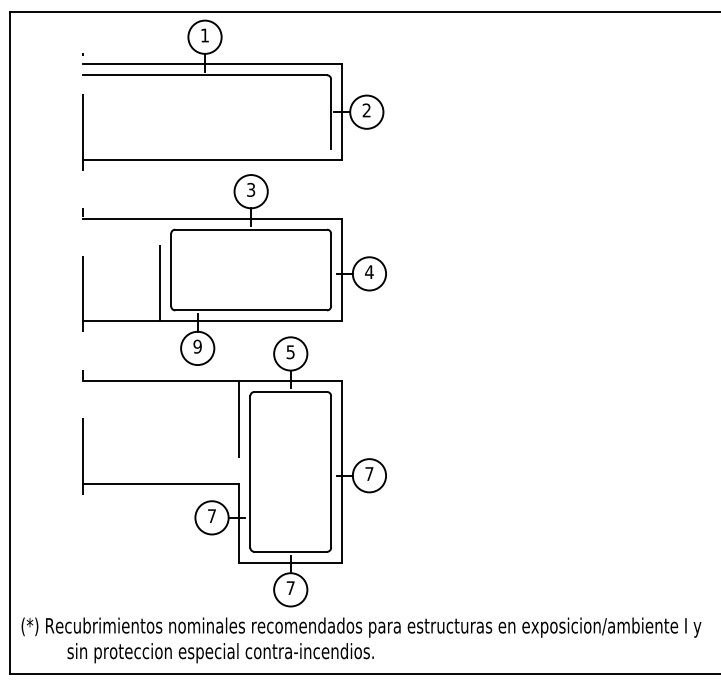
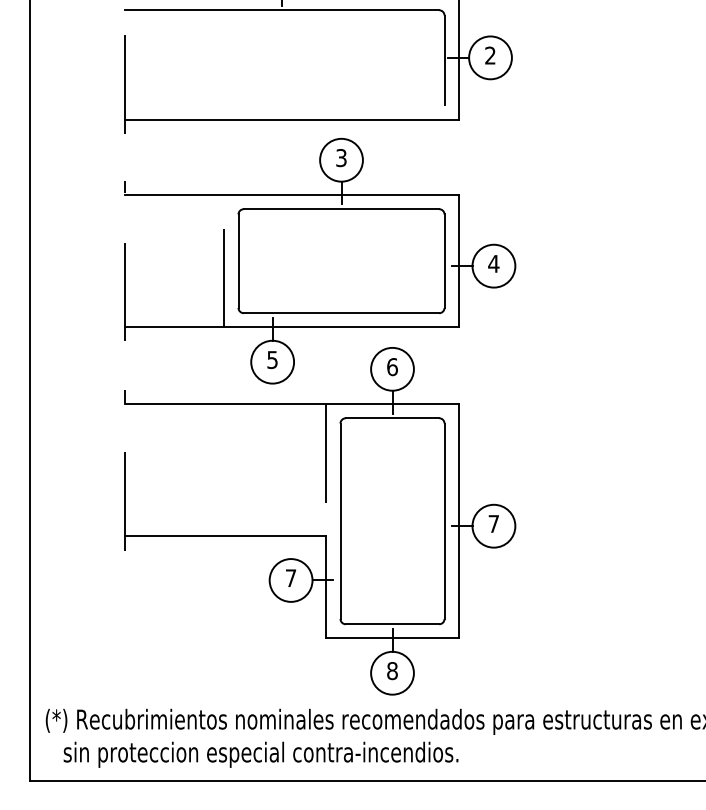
text: (197, 346) -> (272, 359), 9 -> 5
text: (290, 352) -> (392, 367), 5 -> 6
text: (290, 588) -> (392, 671), 7 -> 8
text: (220, 653) -> (260, 755), moved

